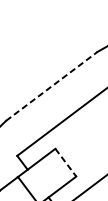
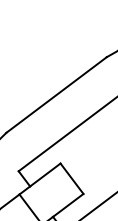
line: (51, 86) -> (56, 95), dashed -> solid
line: (66, 163) -> (72, 179), dashed -> solid

